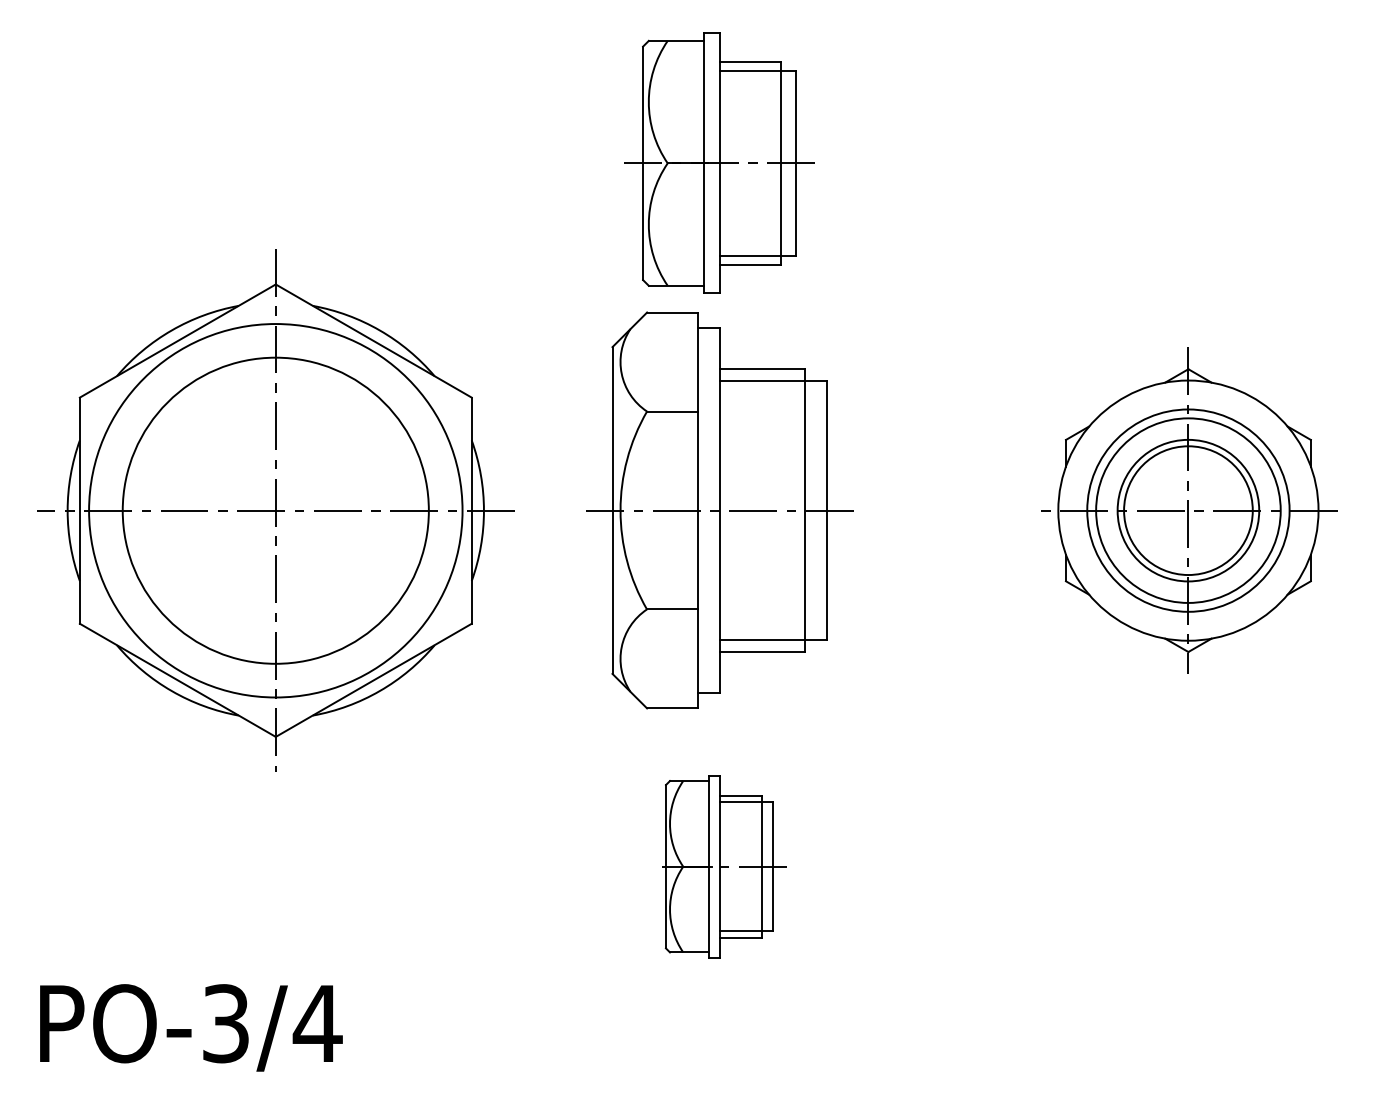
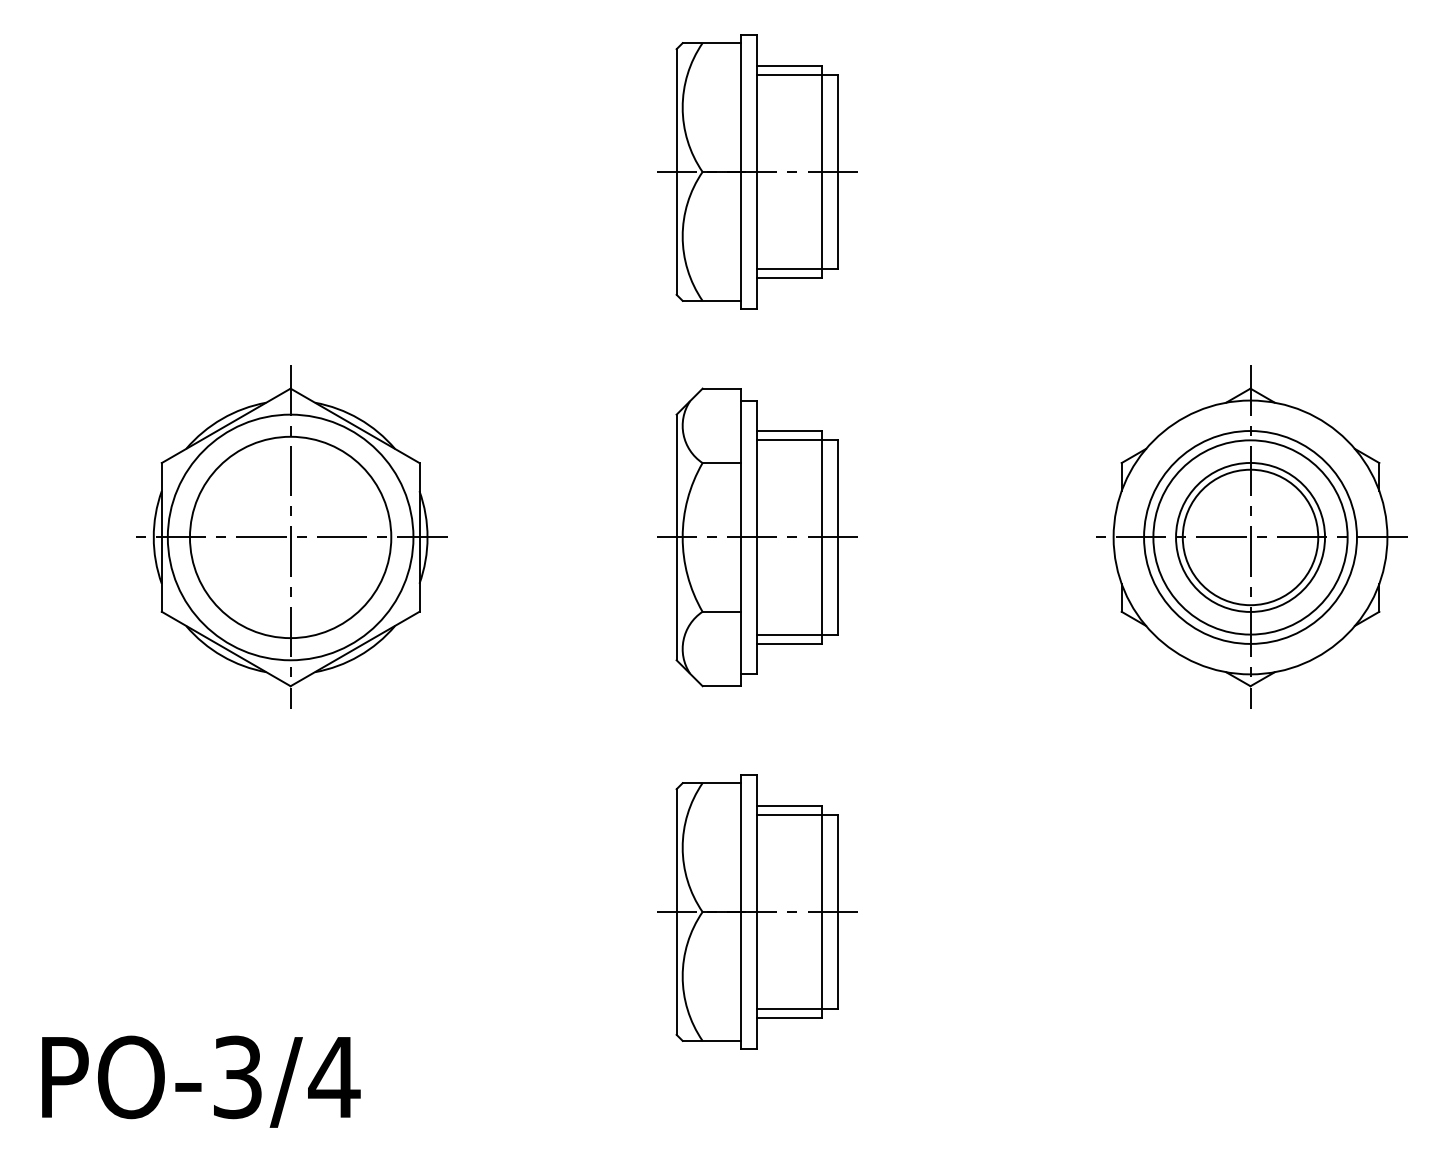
part: (276, 510) -> (290, 537), size x0.62
part: (719, 510) -> (757, 537), size x0.71
part: (719, 866) -> (757, 911), size x1.43

